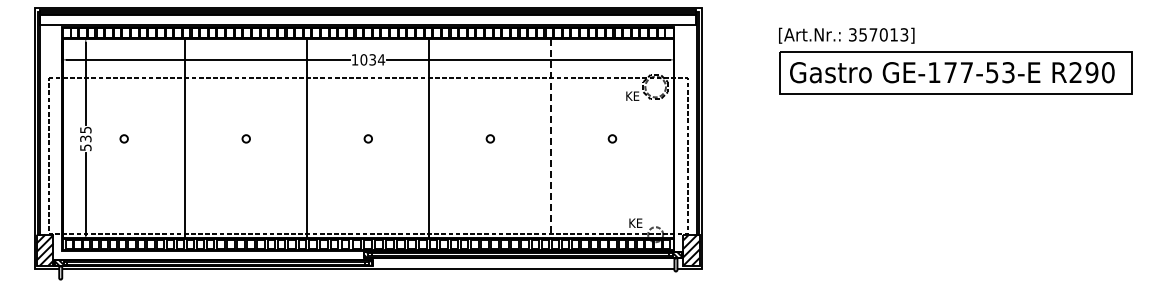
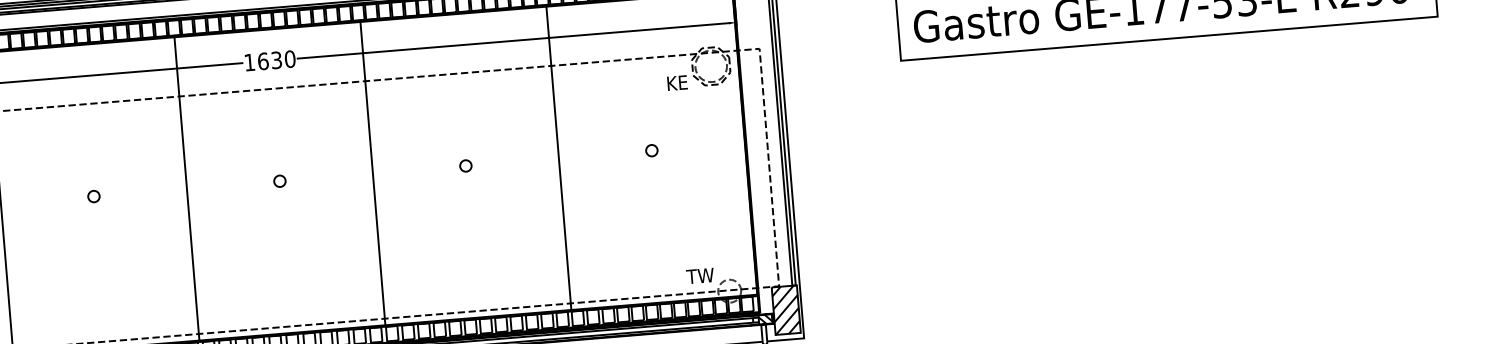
text: (372, 59) -> (276, 59), 1034 -> 1630
line: (551, 138) -> (558, 157), dashed -> solid
text: (637, 222) -> (700, 274), KE -> TW

